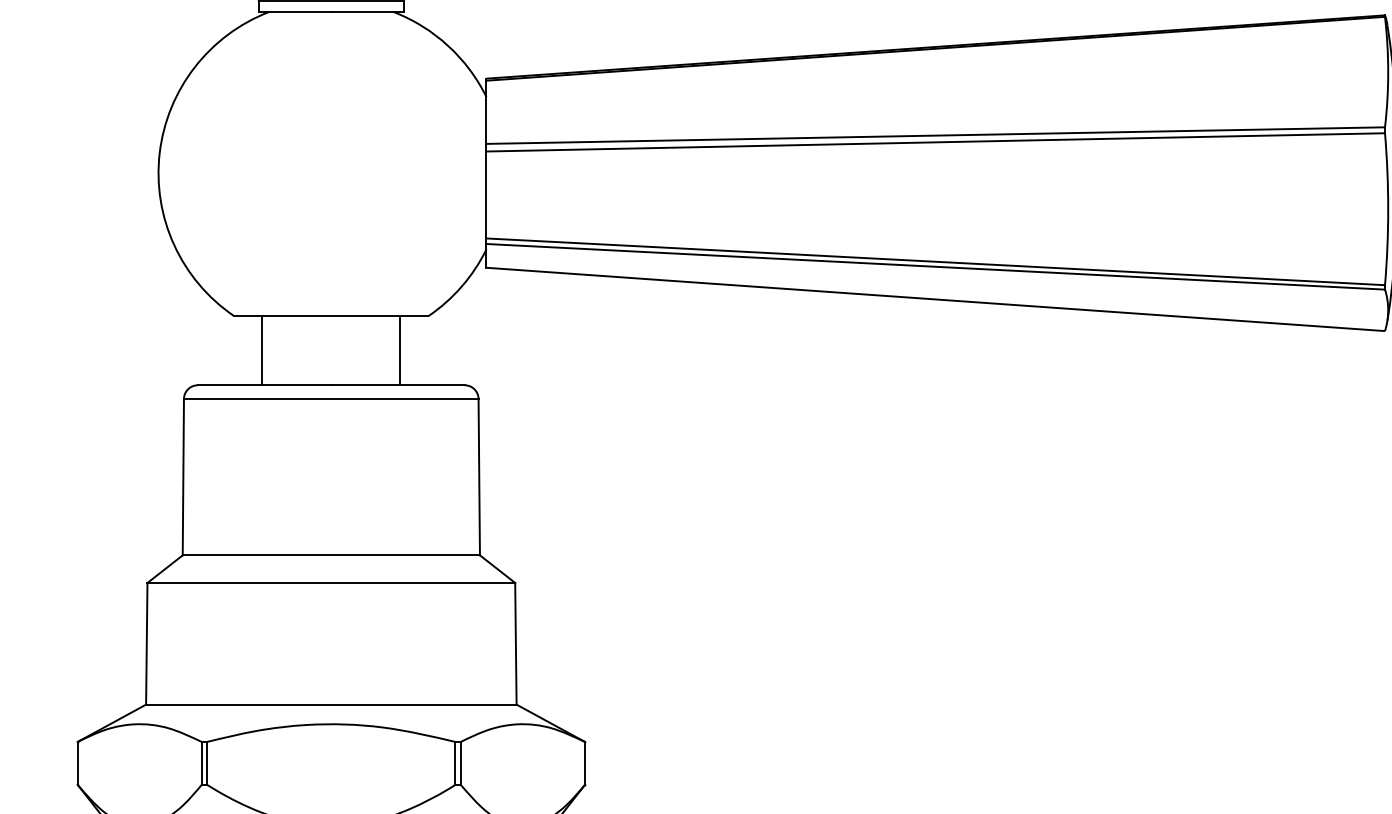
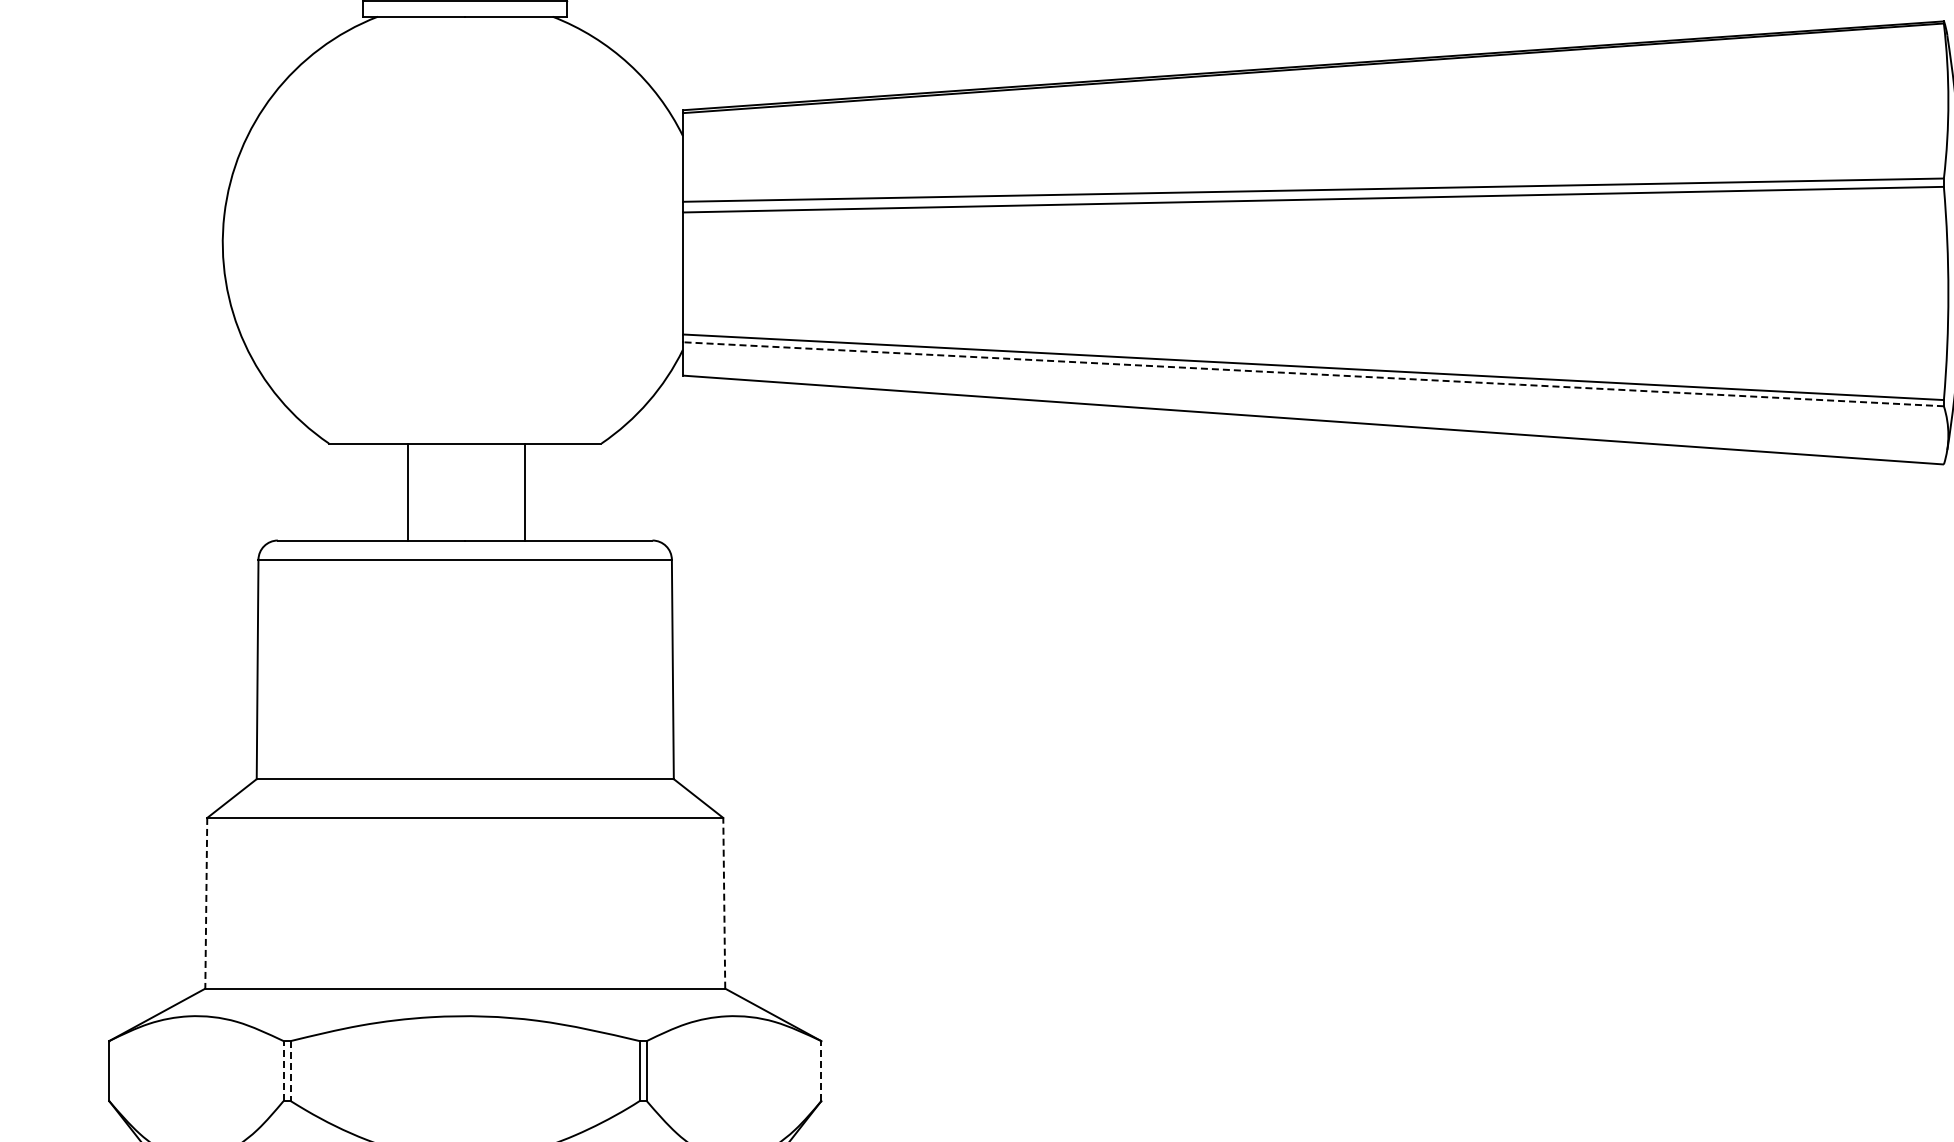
line: (935, 266) -> (1313, 374), solid -> dashed
line: (262, 350) -> (408, 491), moved
line: (400, 350) -> (525, 491), moved
line: (146, 643) -> (206, 903), solid -> dashed
line: (516, 643) -> (724, 902), solid -> dashed
line: (201, 762) -> (283, 1070), solid -> dashed
line: (585, 762) -> (821, 1070), solid -> dashed
line: (206, 763) -> (290, 1071), solid -> dashed

